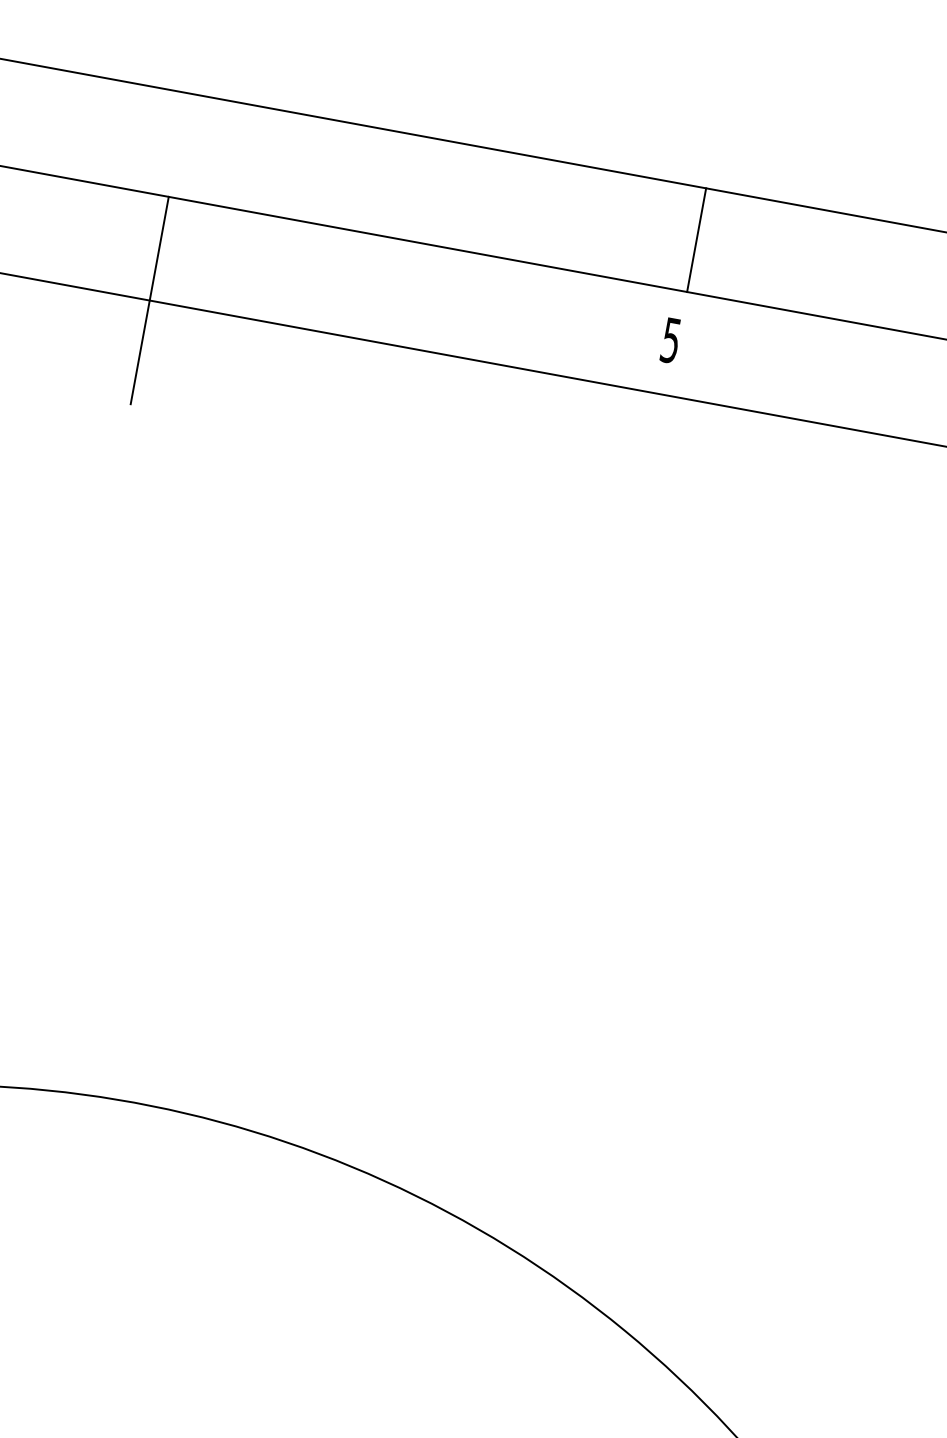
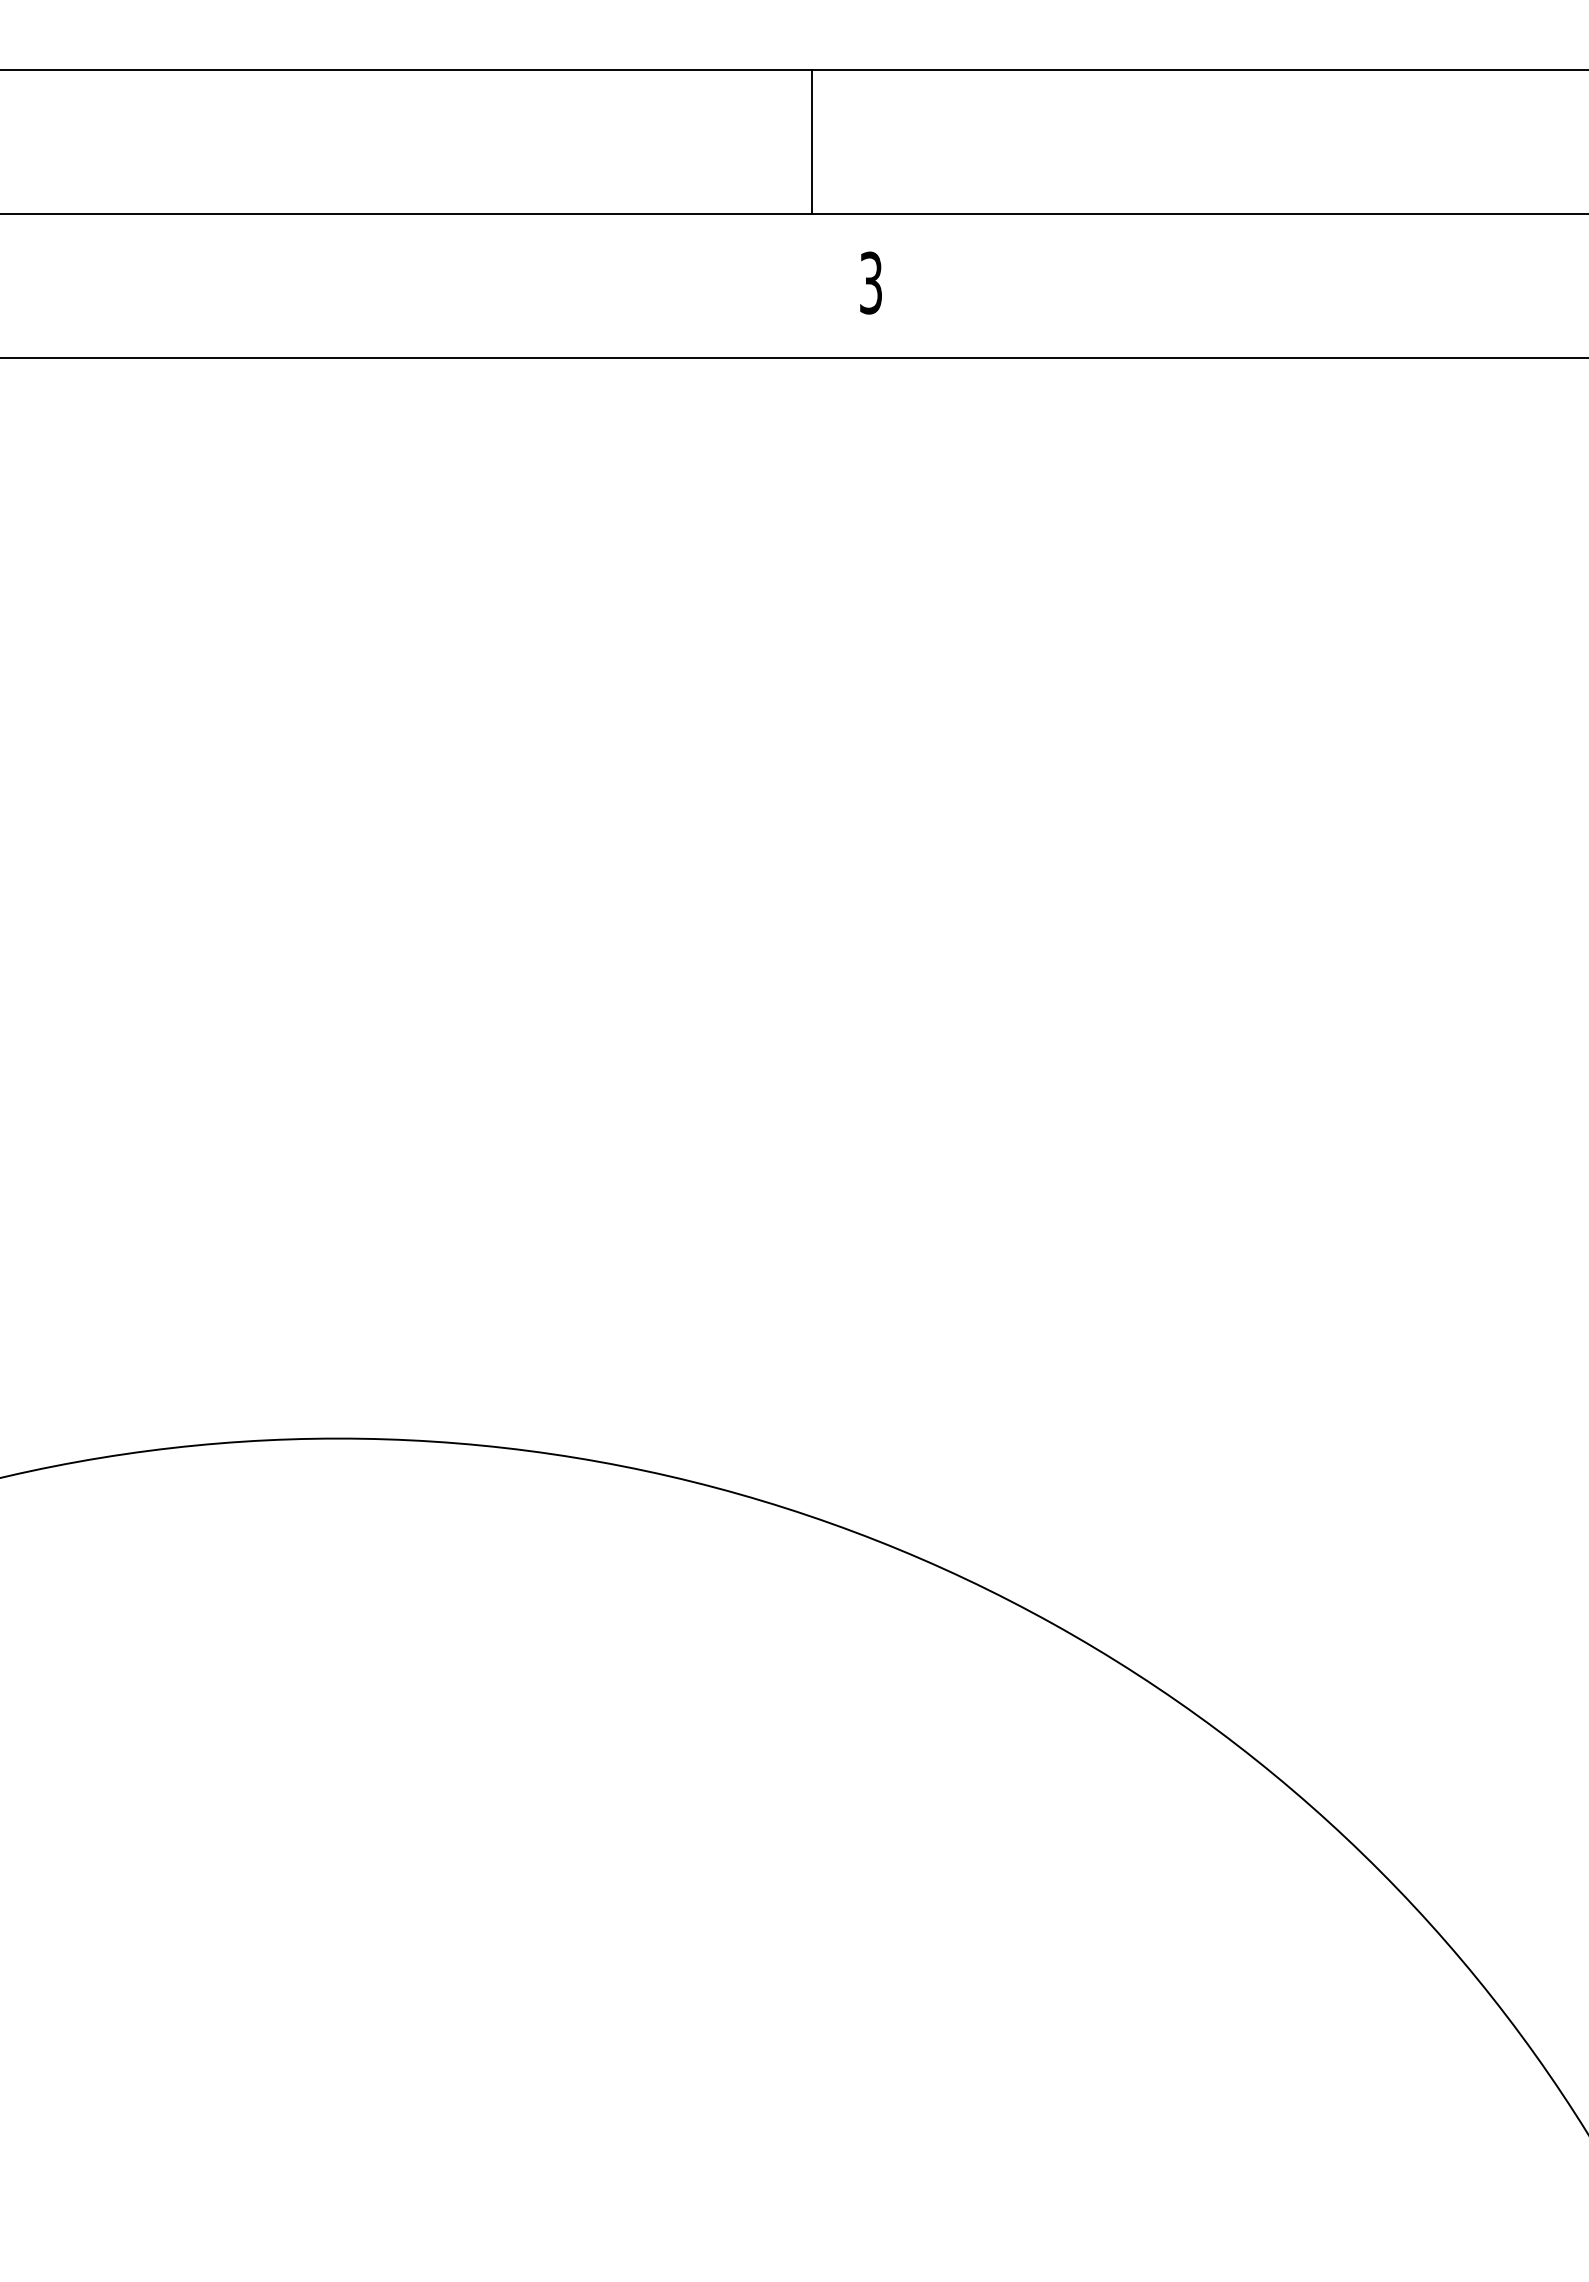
line: (696, 239) -> (811, 141), moved
line: (149, 300) -> (161, 357), removed
text: (670, 340) -> (870, 282), 5 -> 3

